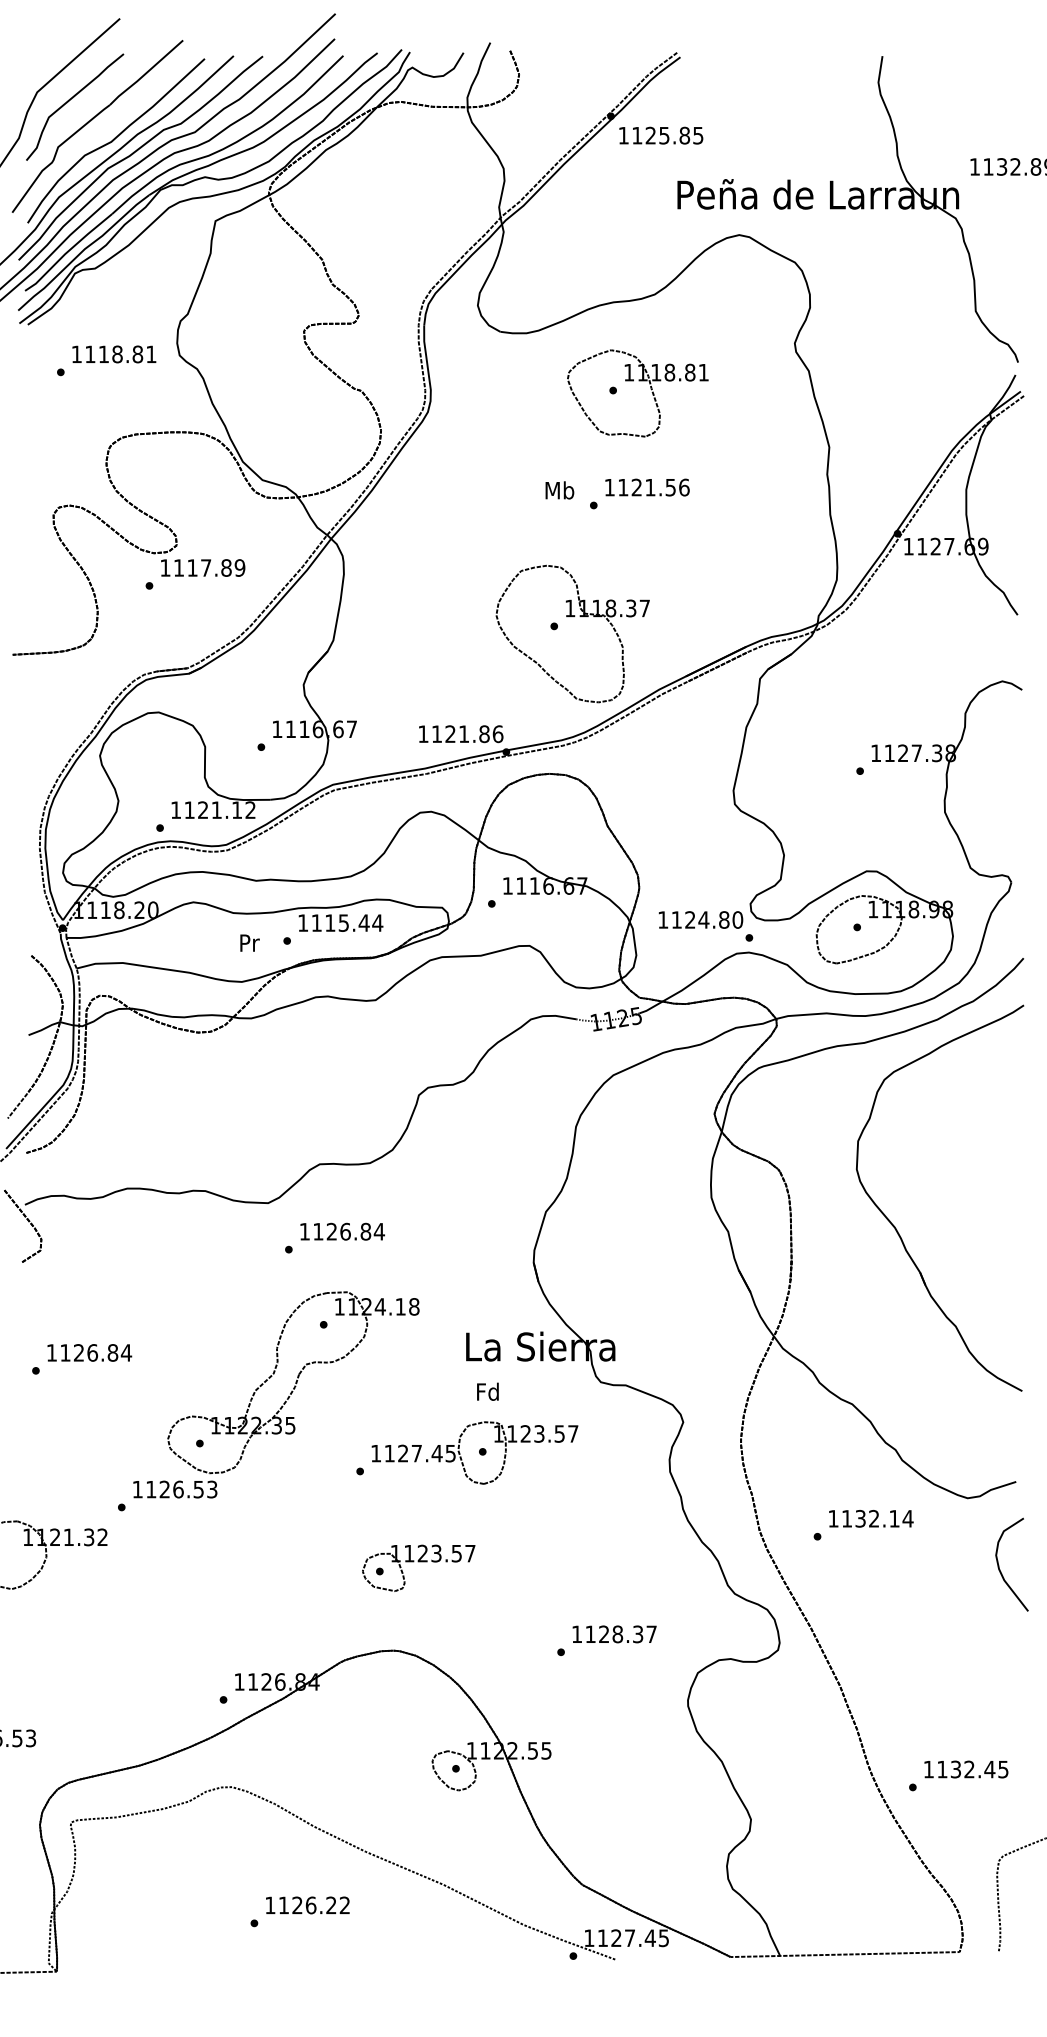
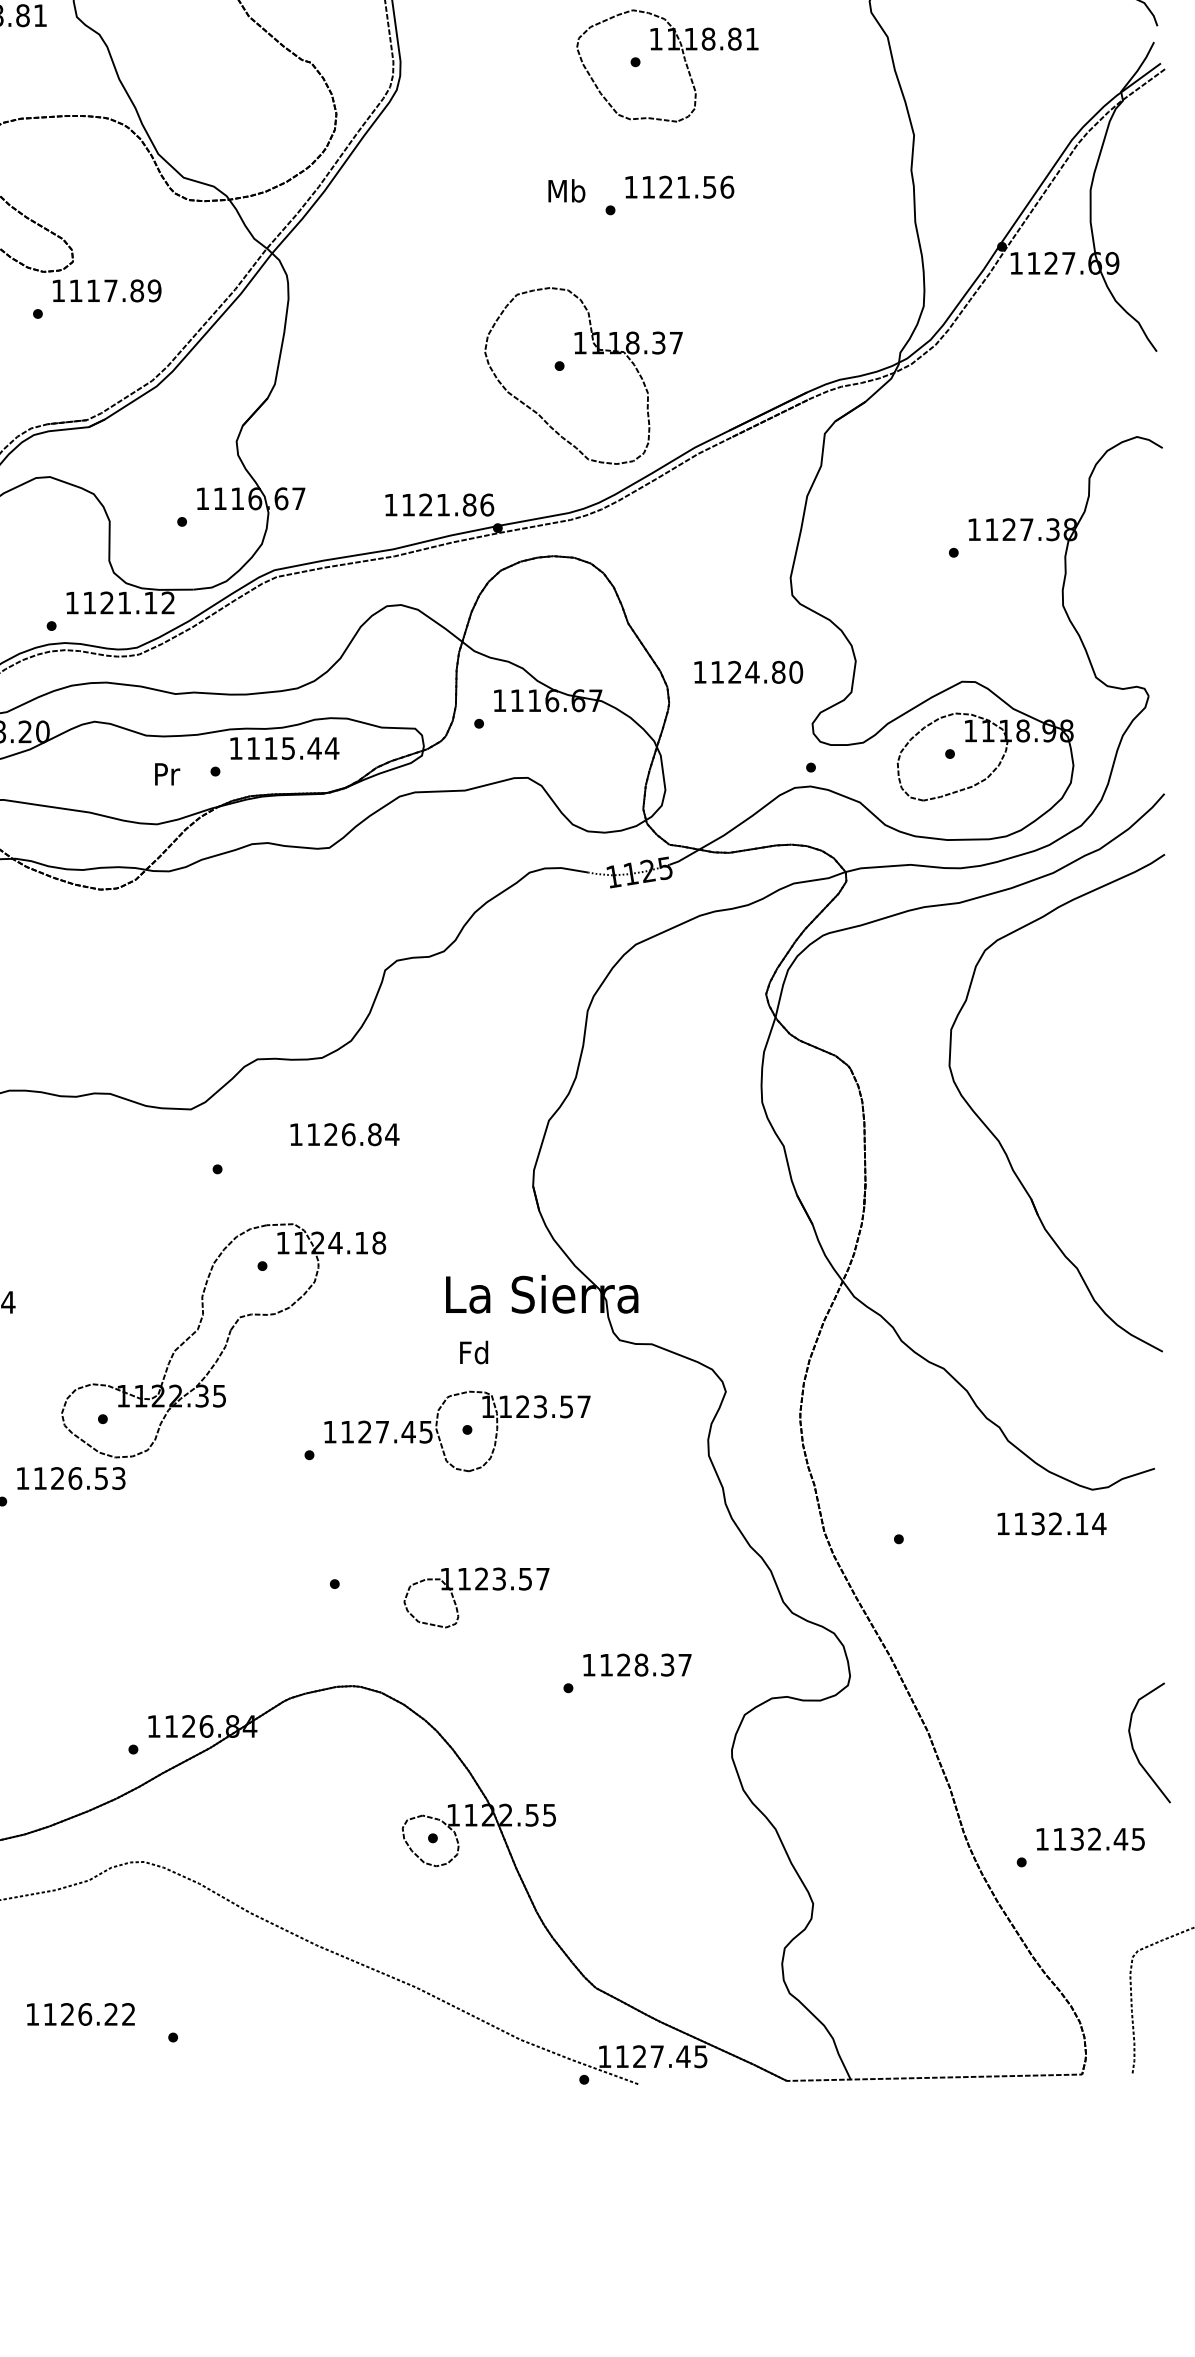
text: (700, 919) -> (748, 671), moved
text: (342, 1231) -> (344, 1134), moved
text: (871, 1518) -> (1052, 1523), moved
curve: (999, 1565) -> (1133, 1743), moved
part: (418, 1567) -> (476, 1596), moved
text: (307, 1905) -> (80, 2014), moved

